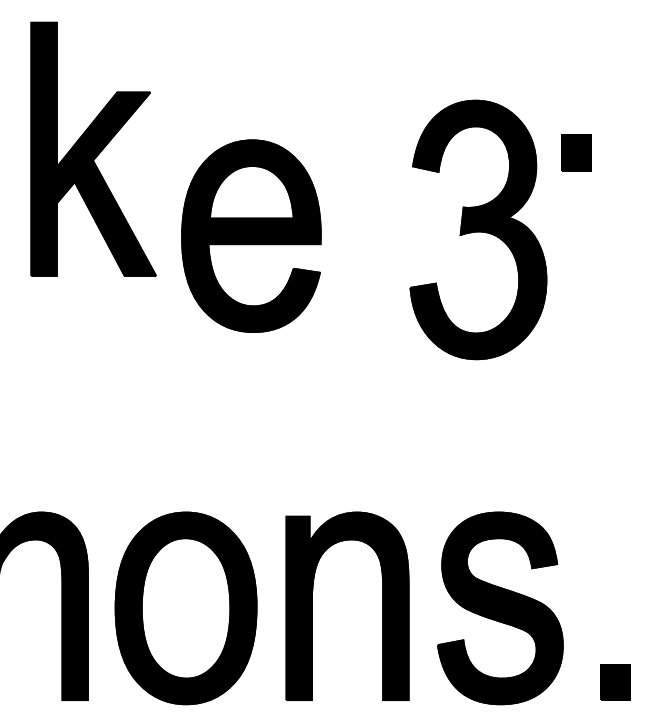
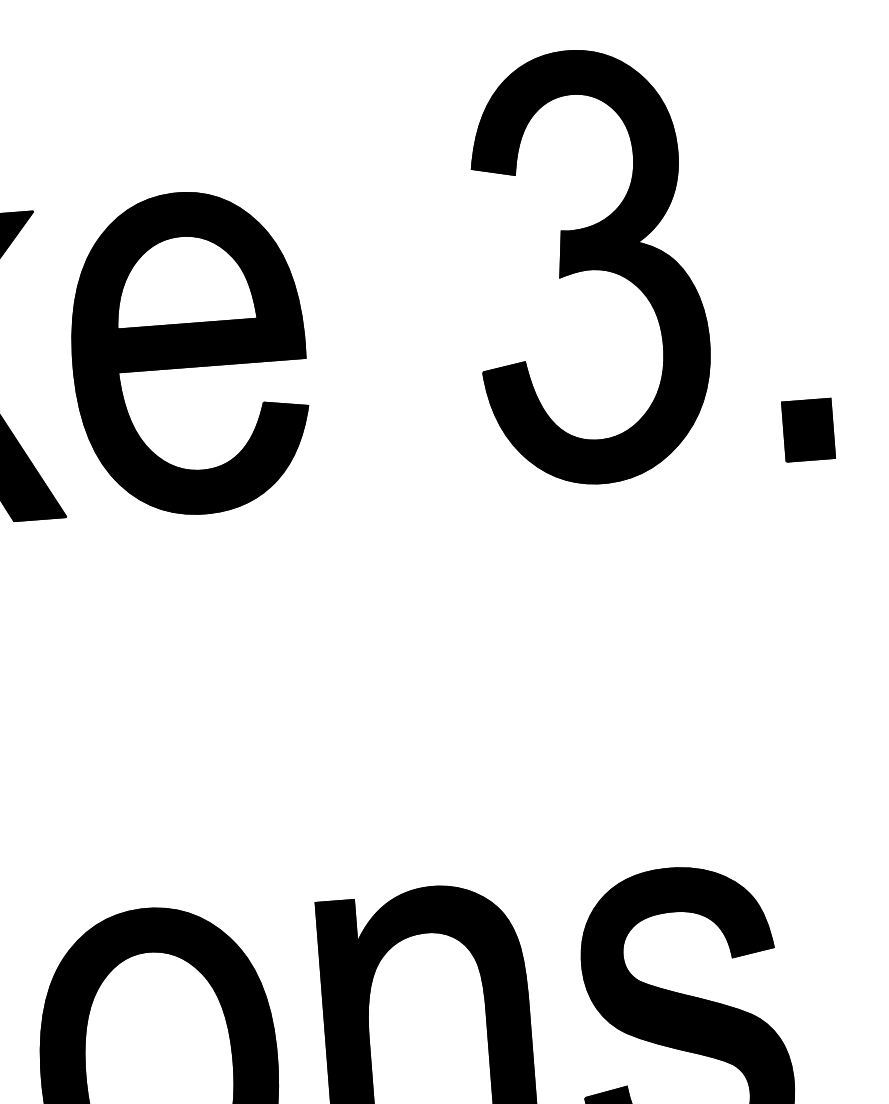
part: (576, 152) -> (808, 429), moved
part: (478, 229) -> (589, 266), moved
part: (251, 235) -> (189, 352), moved

